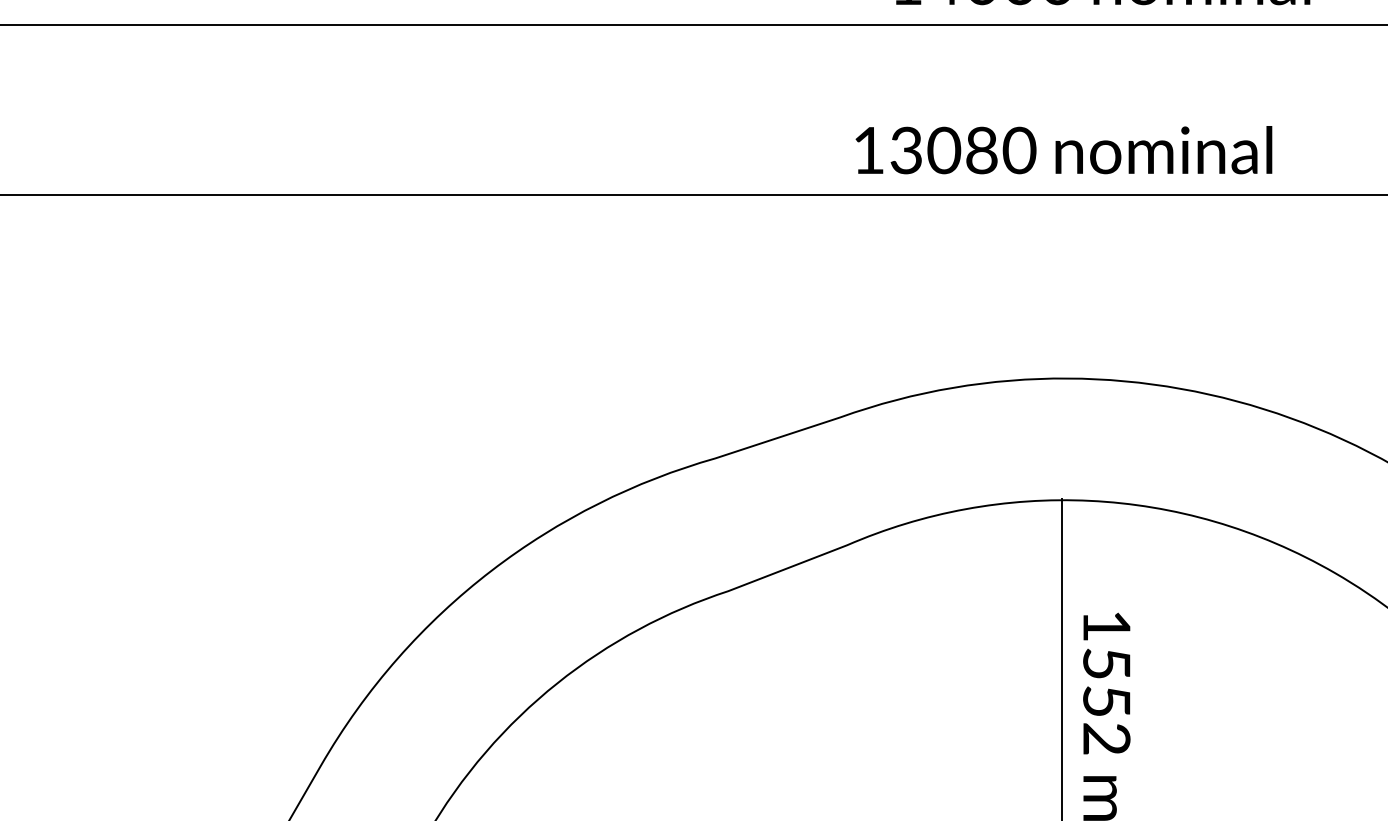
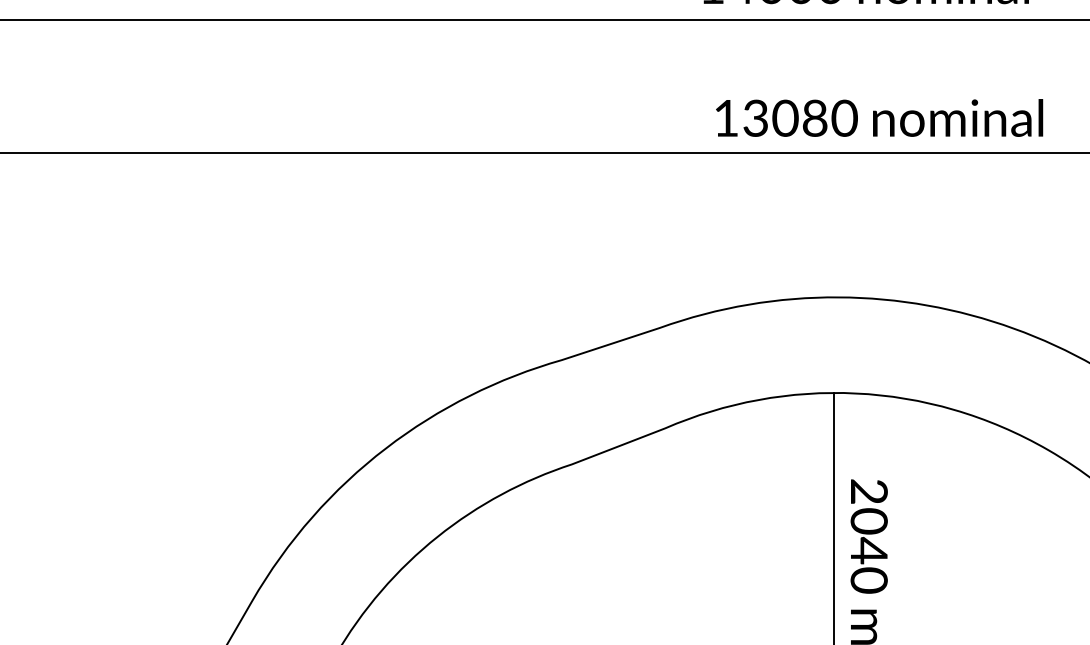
text: (1063, 150) -> (879, 118), moved
text: (1106, 682) -> (868, 536), 1552 -> 2040

